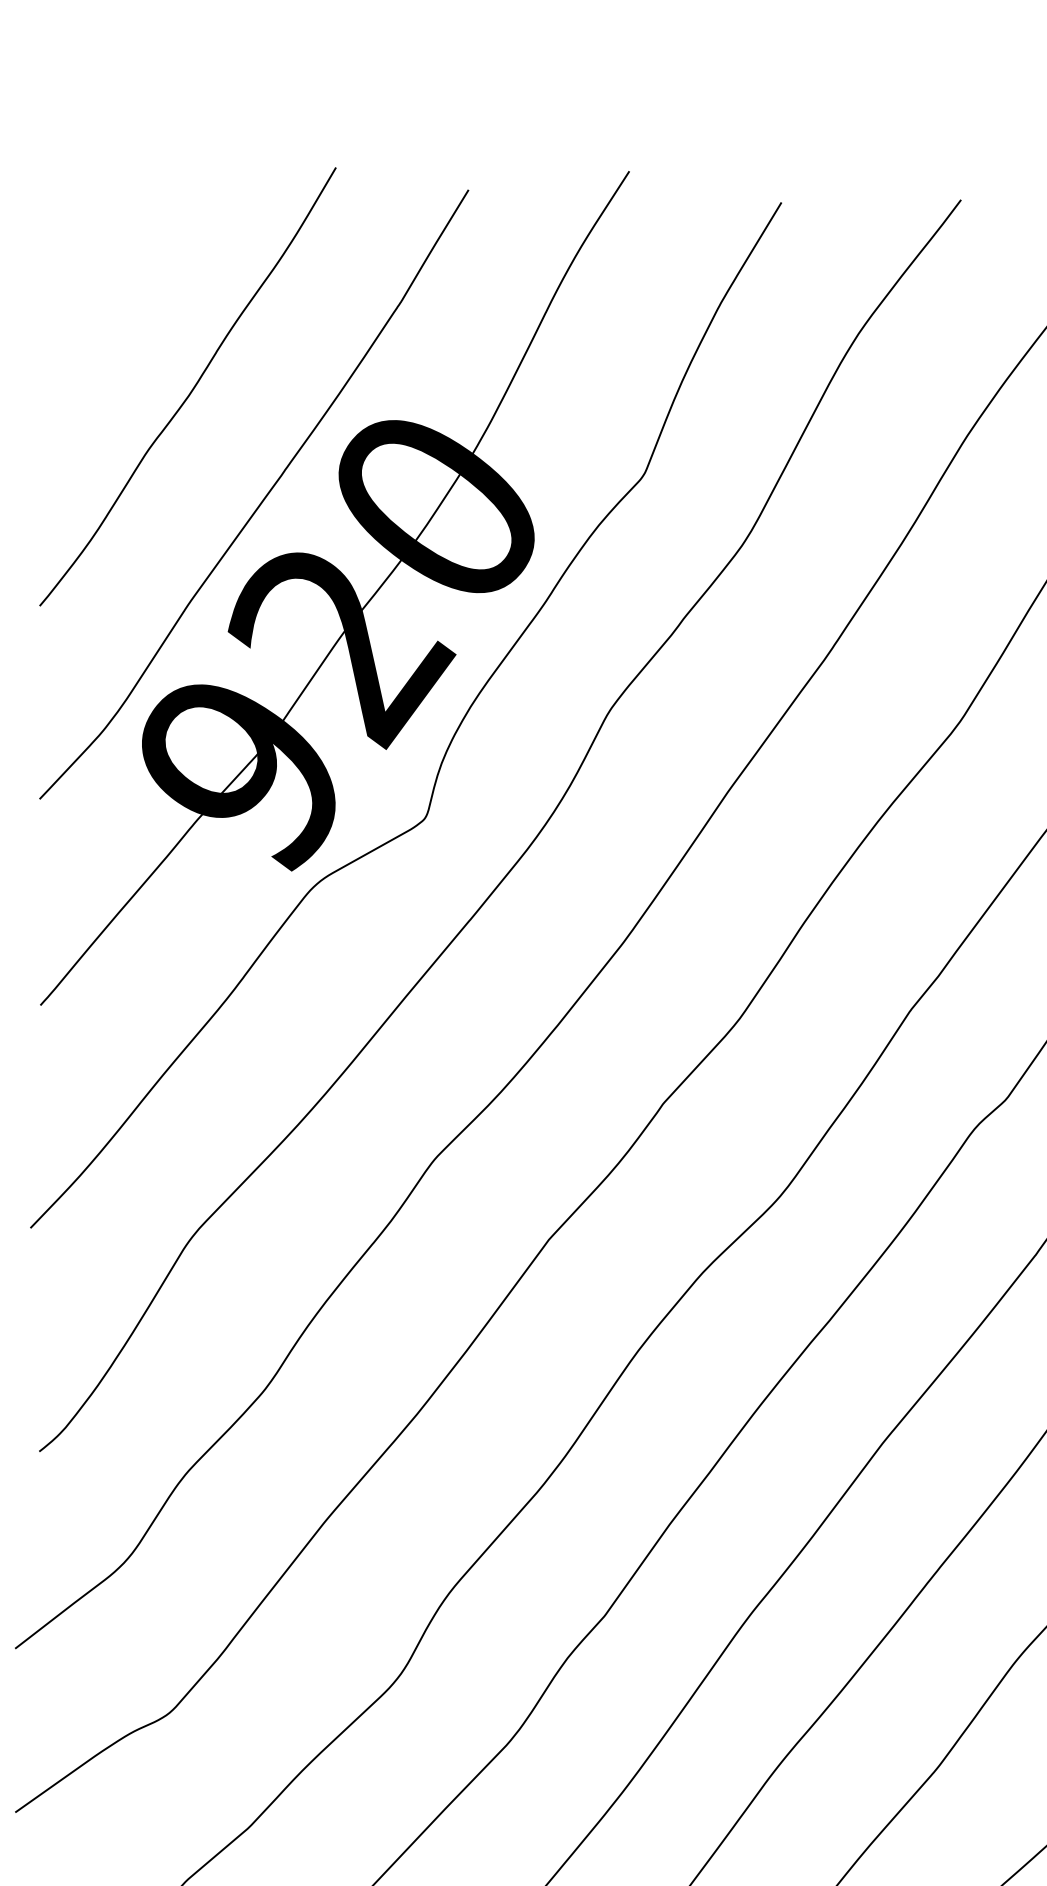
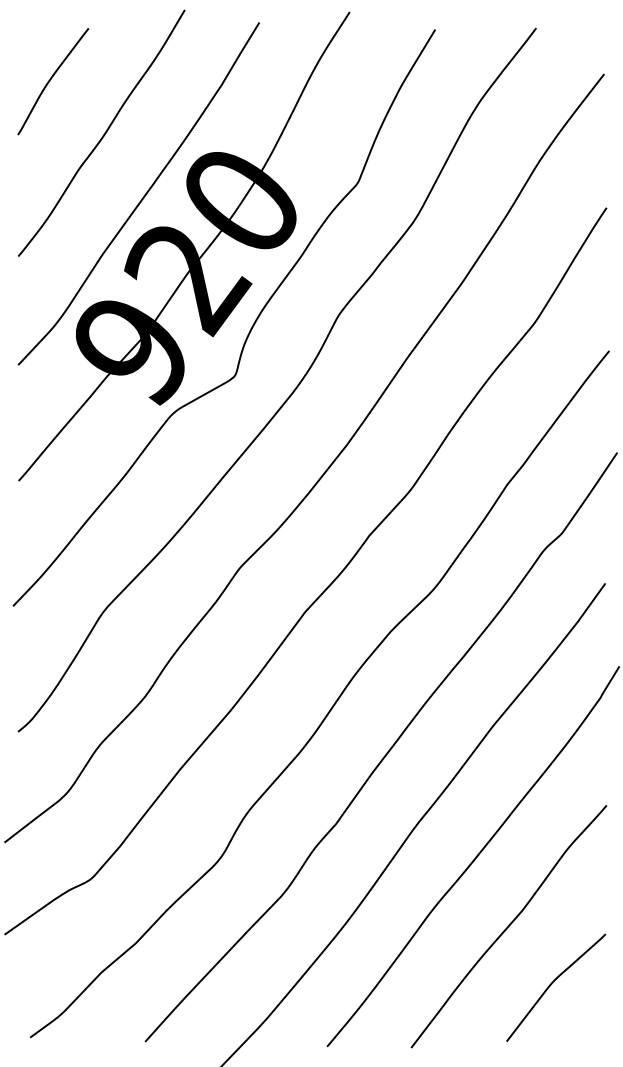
curve: (98, 291) -> (51, 79), added

